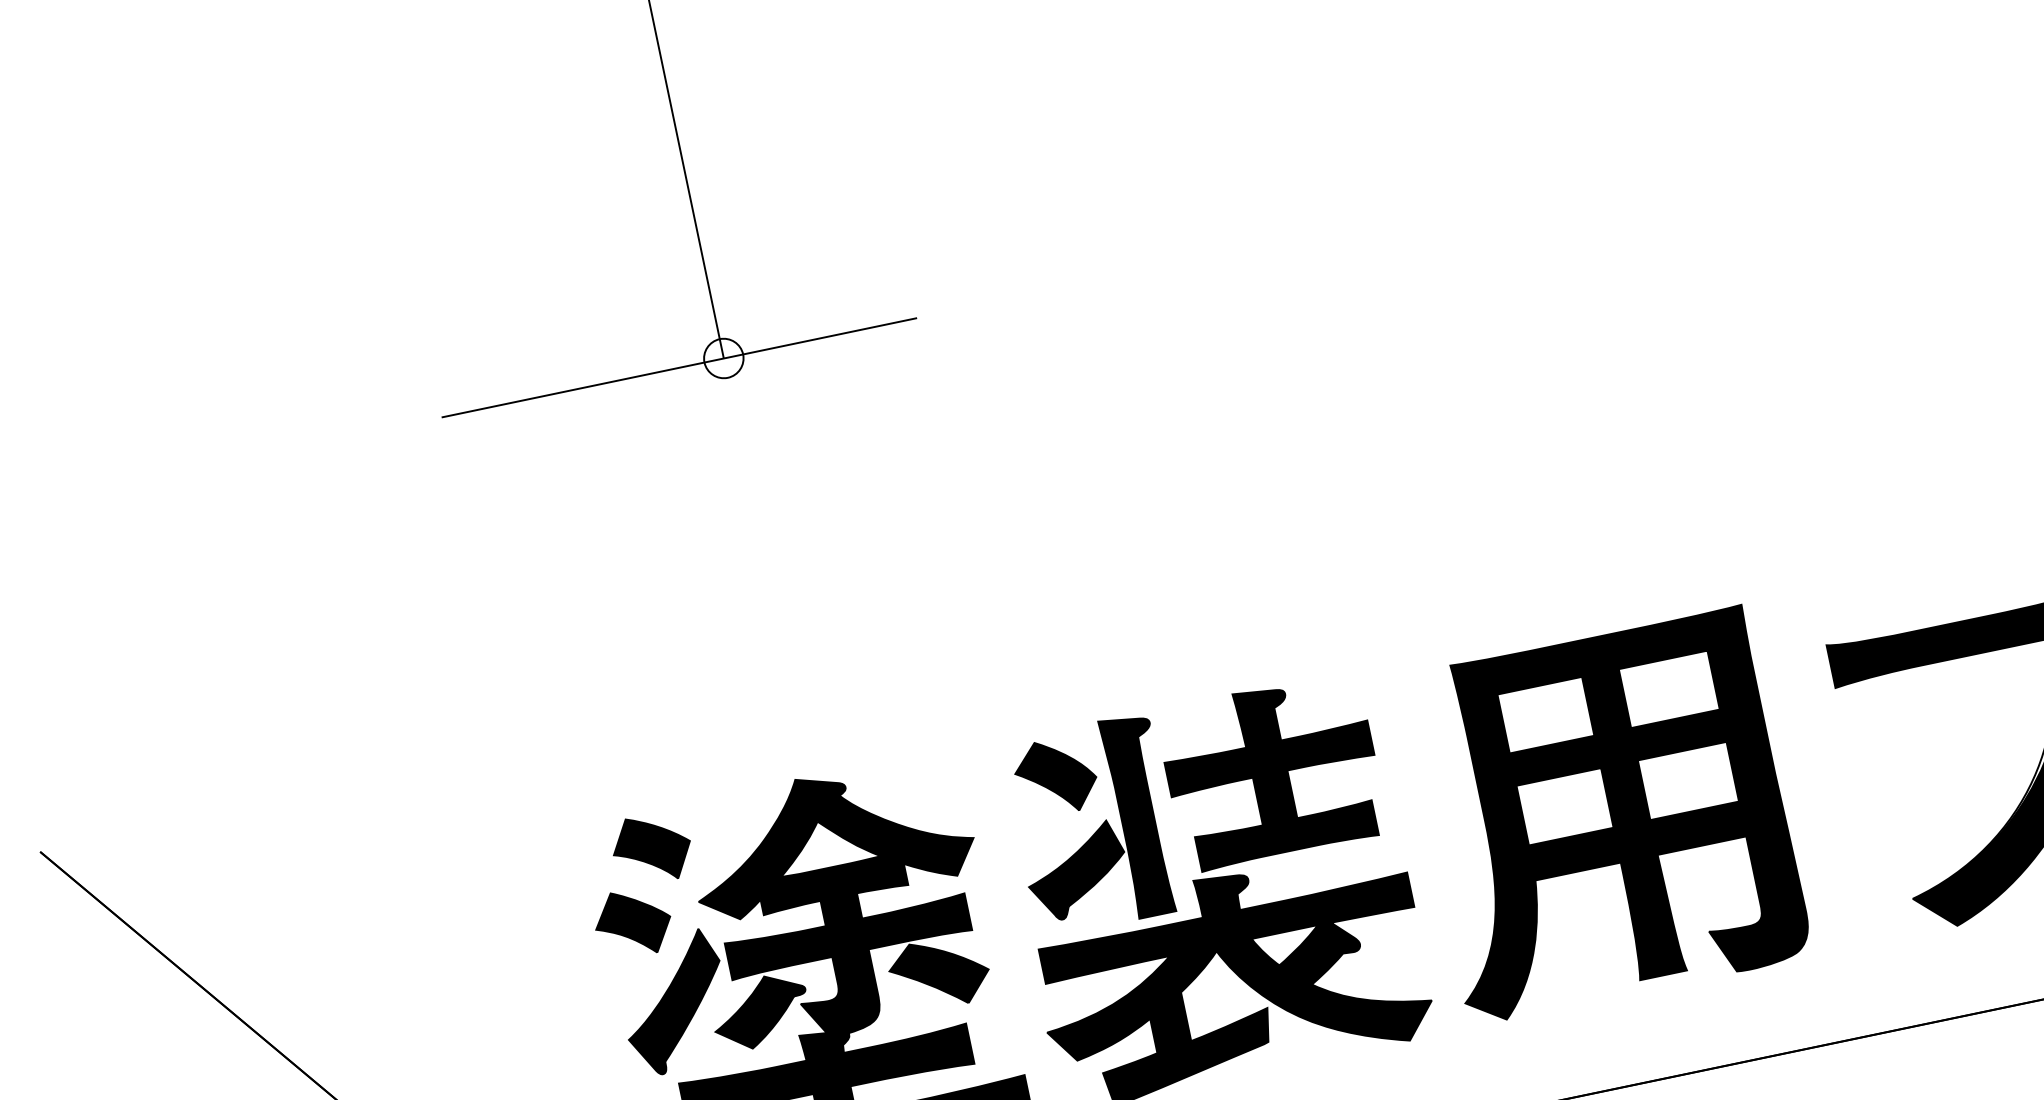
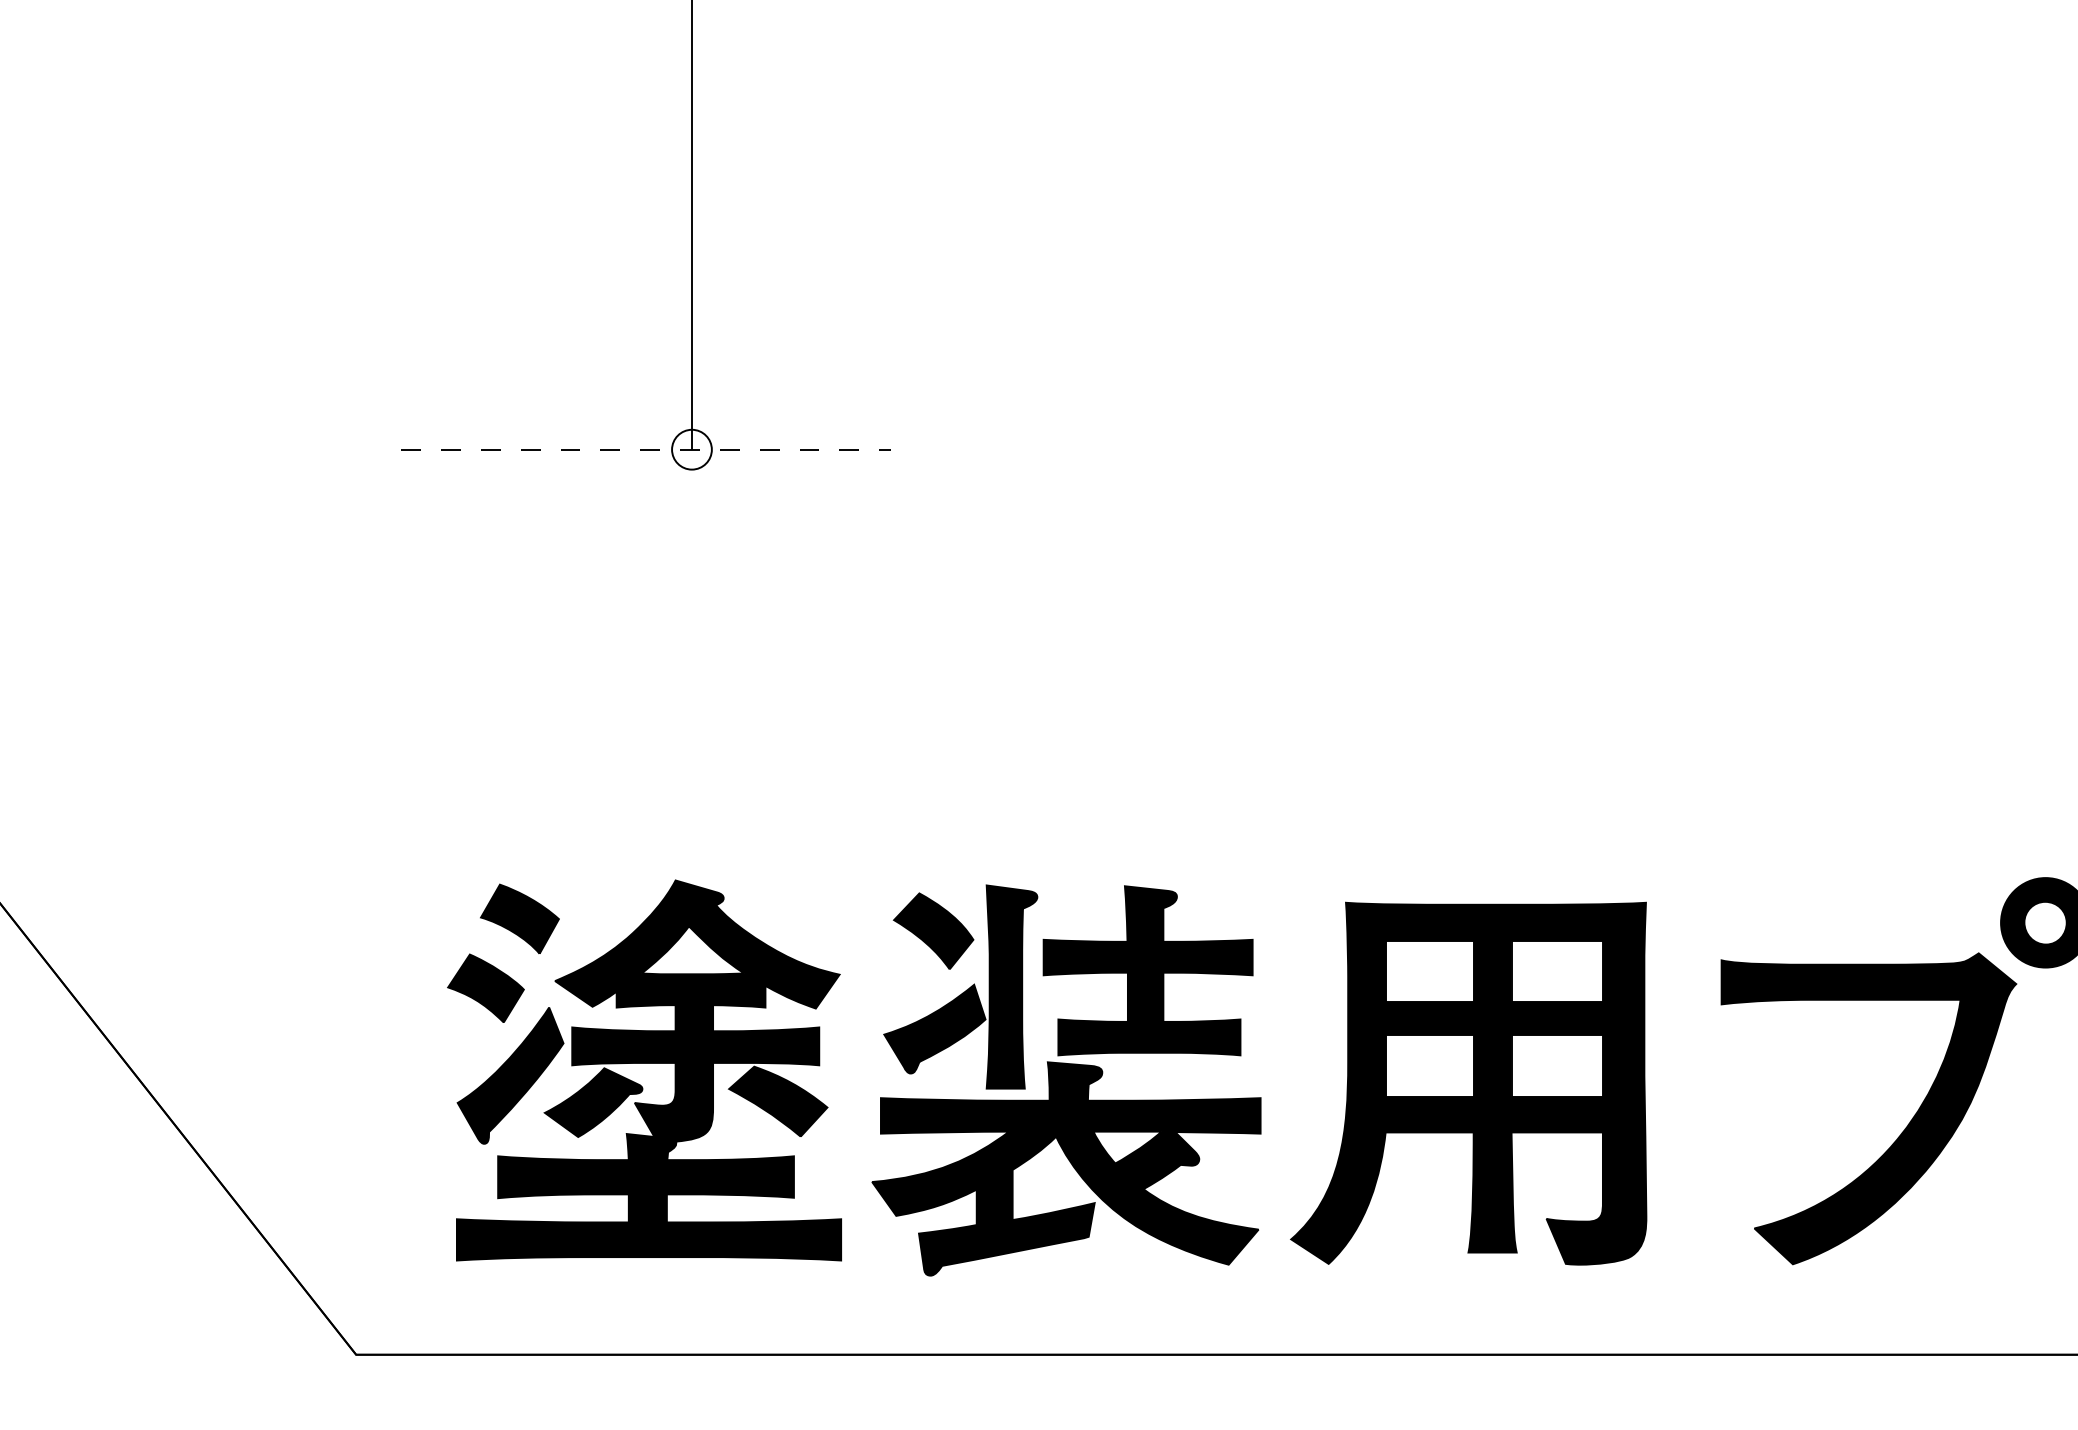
line: (679, 367) -> (646, 449), solid -> dashed

